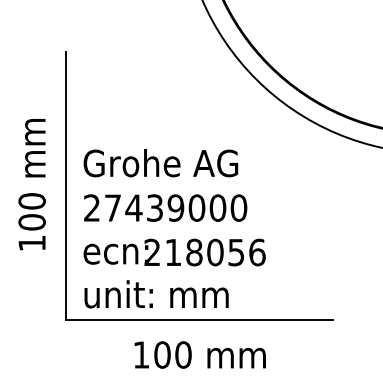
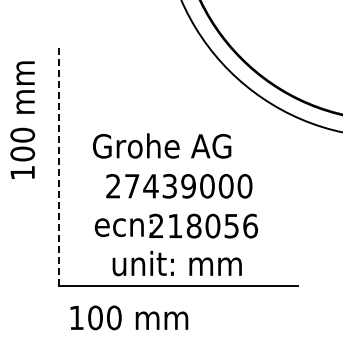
text: (161, 162) -> (162, 145), moved
text: (31, 183) -> (22, 119), moved
line: (65, 186) -> (58, 166), solid -> dashed
text: (165, 208) -> (179, 186), moved
text: (173, 251) -> (175, 225), moved
text: (155, 294) -> (176, 263), moved
text: (200, 354) -> (129, 317), moved

